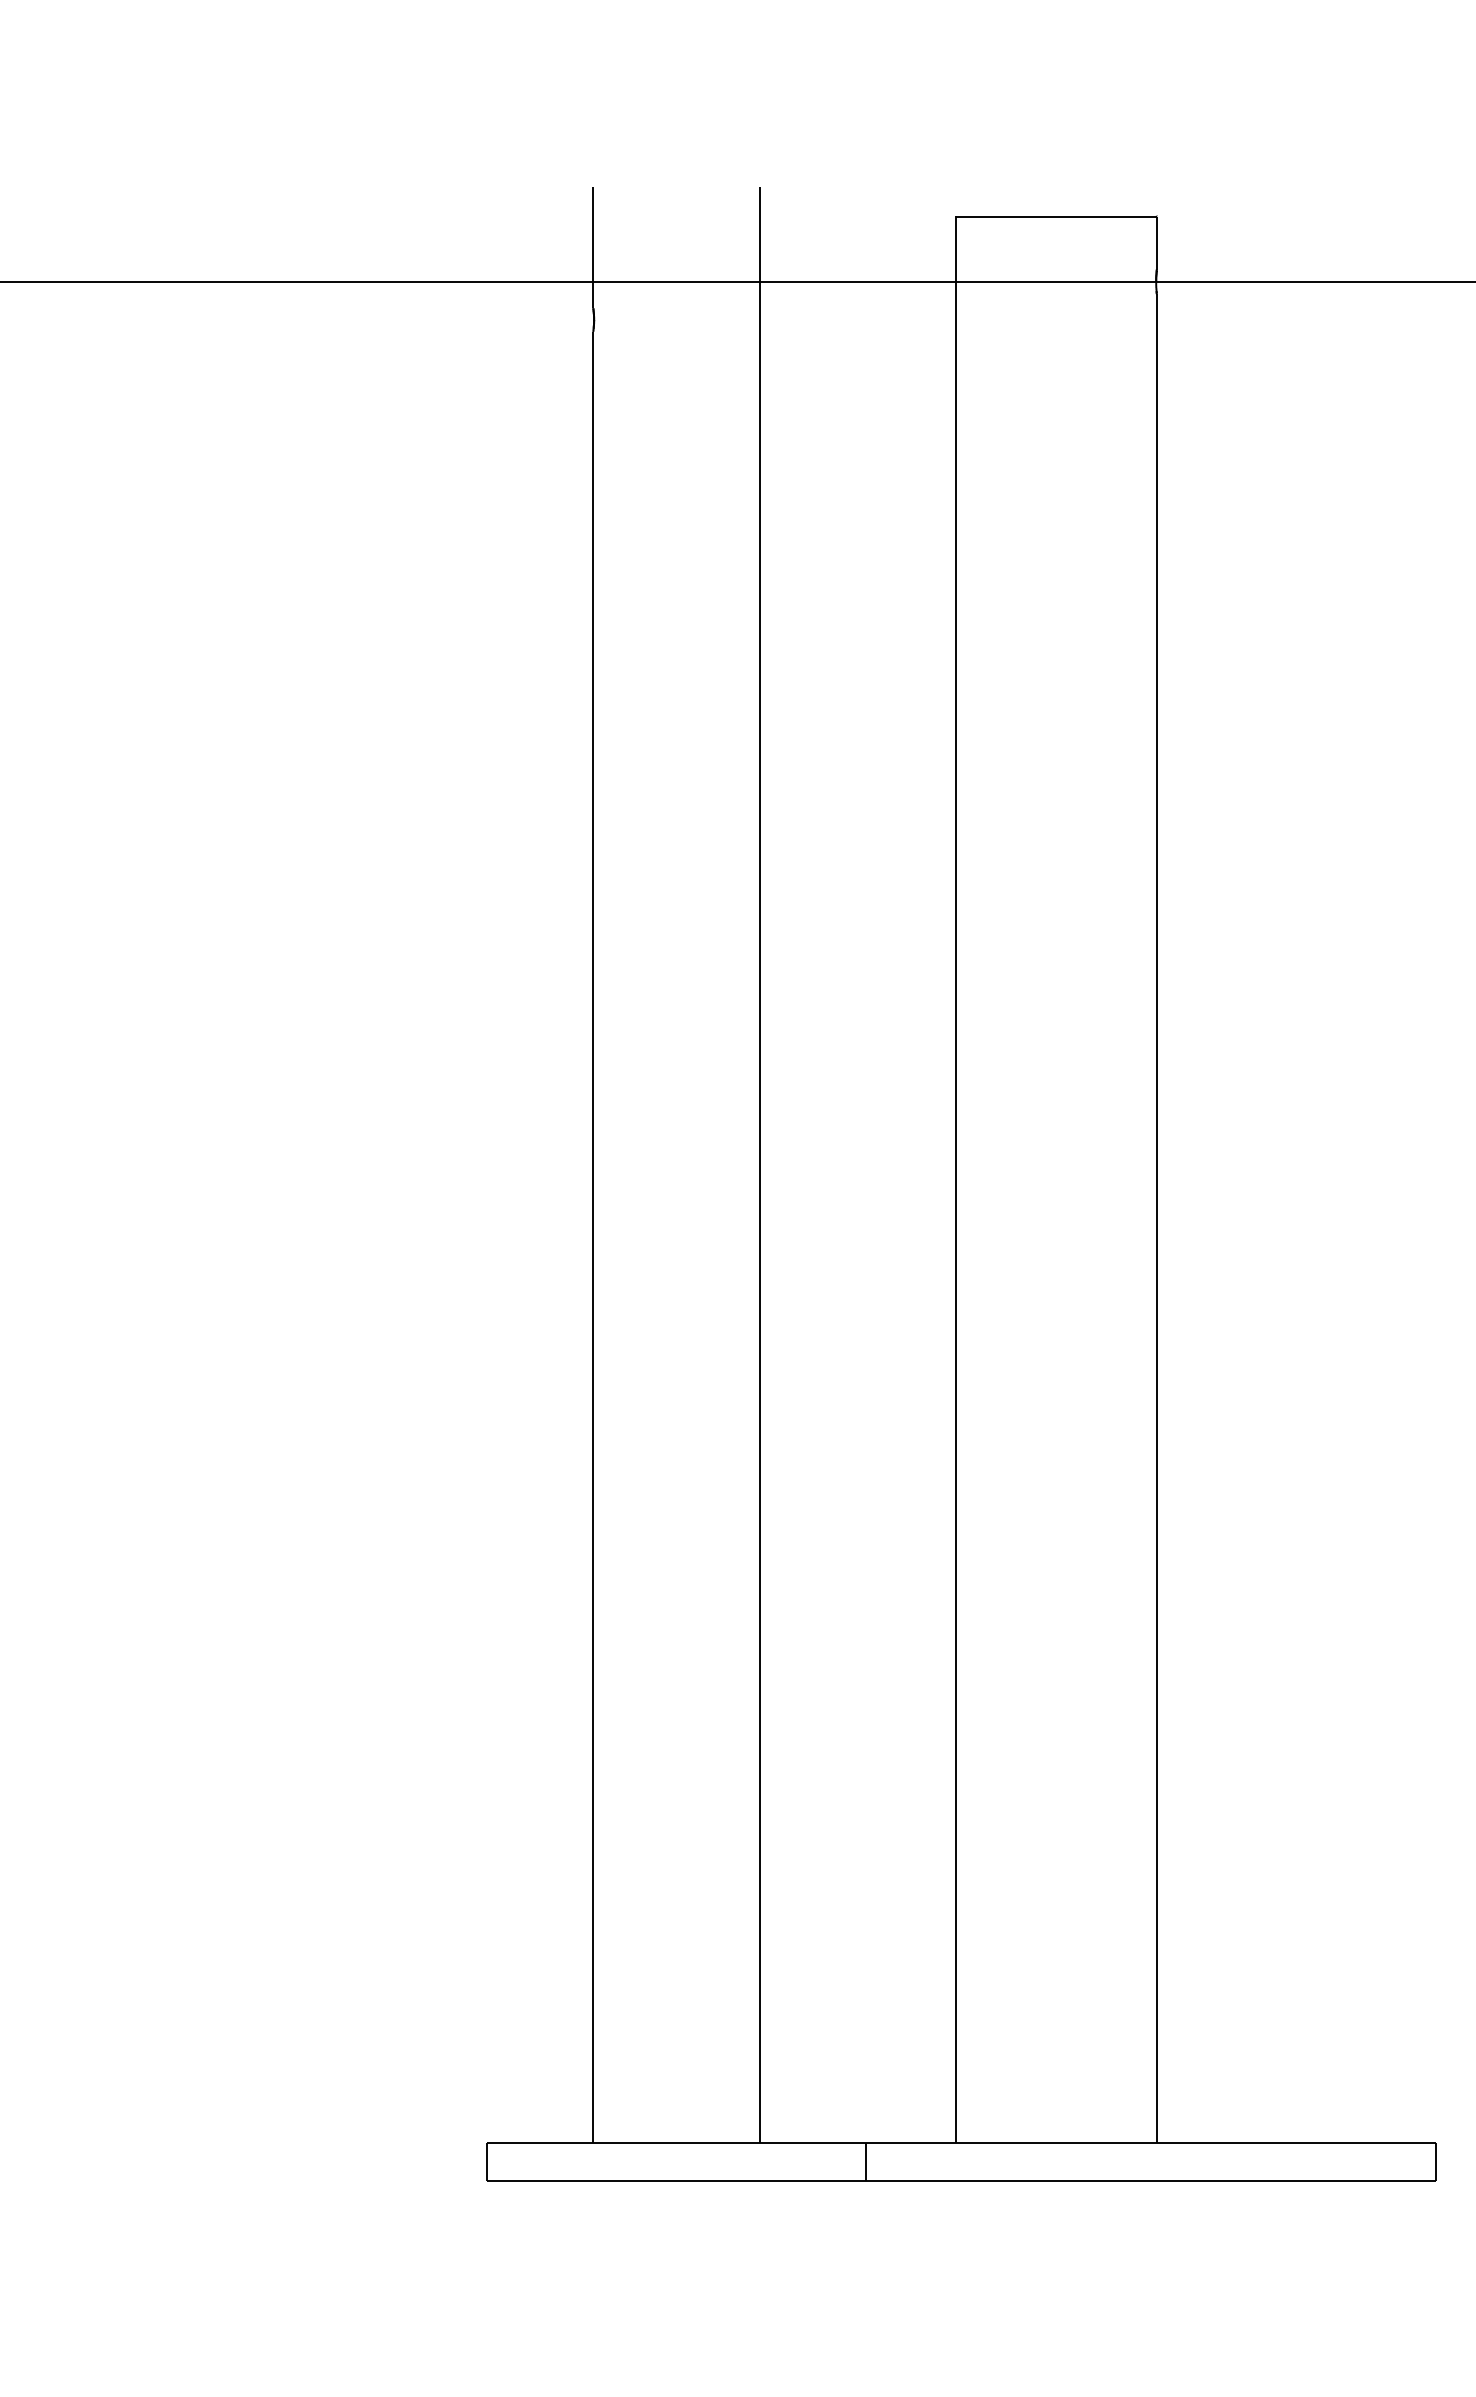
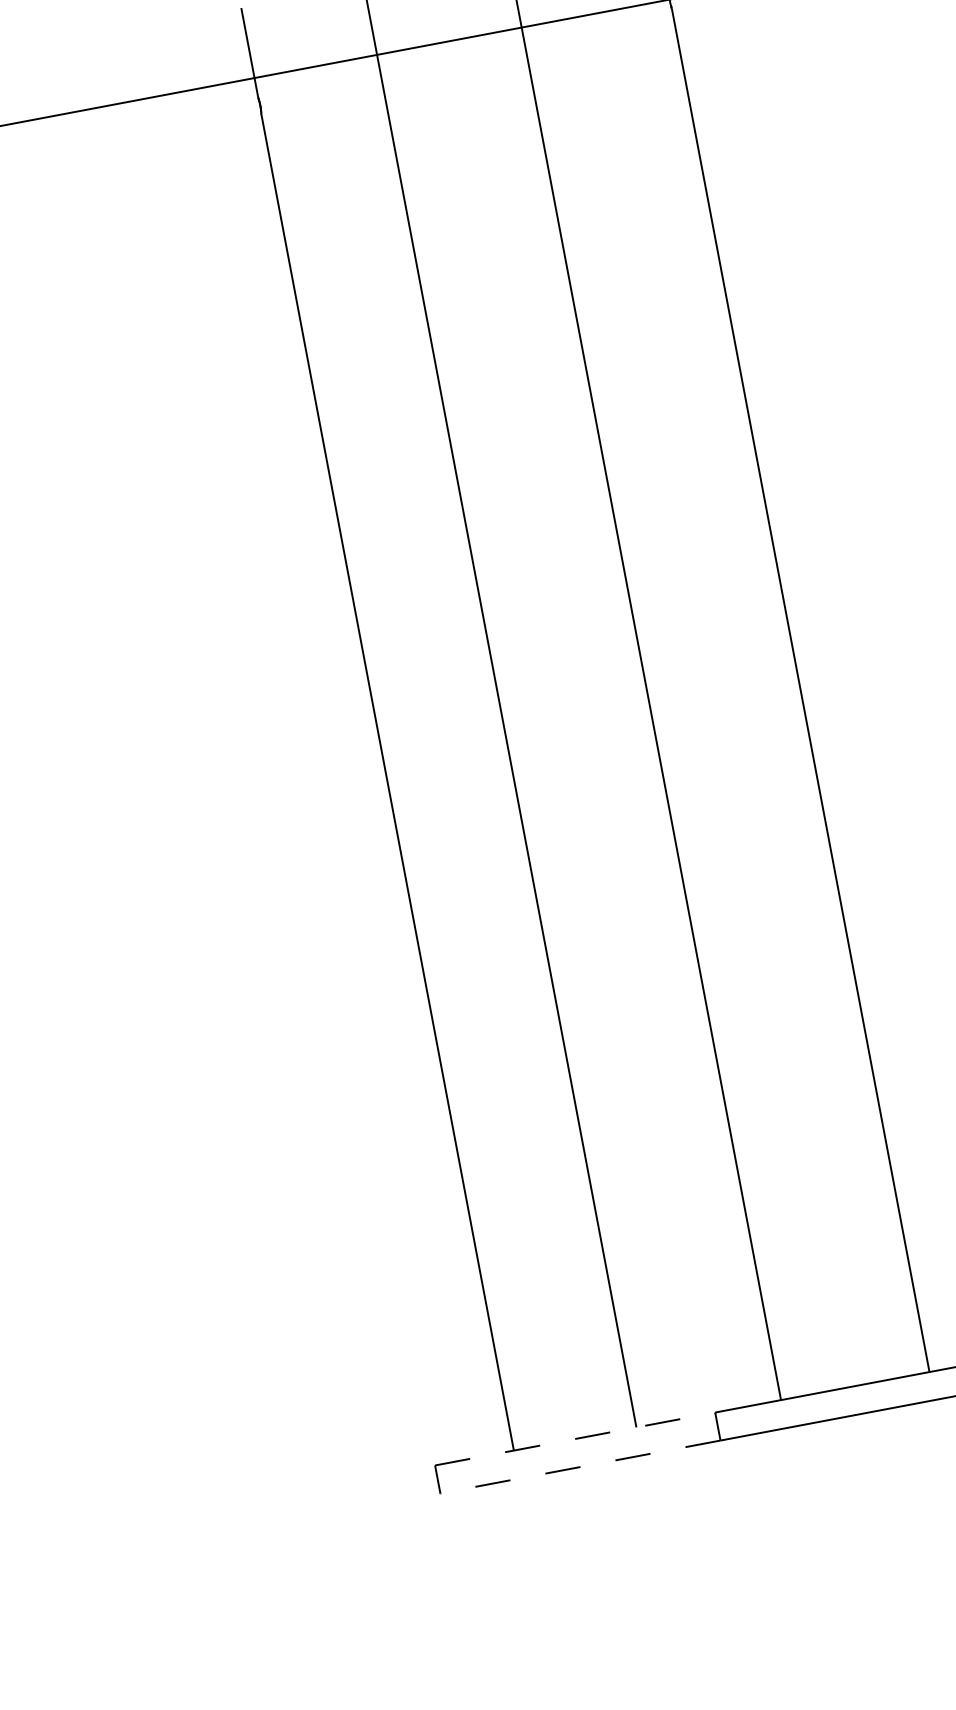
line: (676, 2143) -> (575, 1439), solid -> dashed
line: (676, 2181) -> (580, 1467), solid -> dashed

